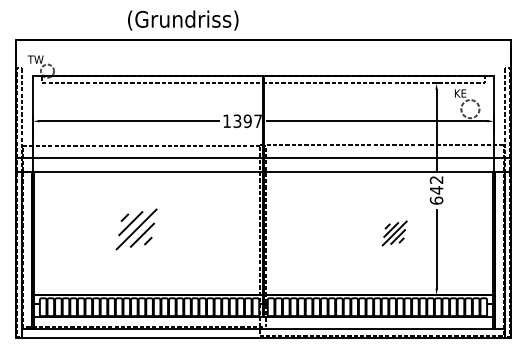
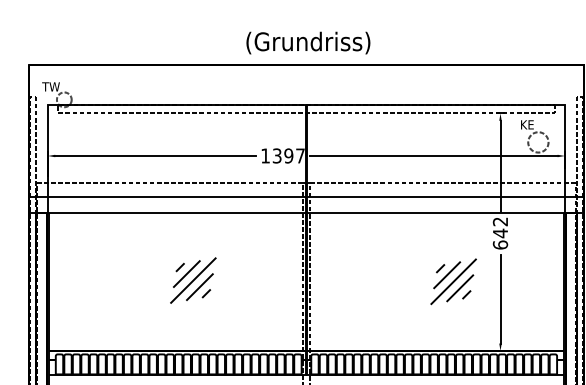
text: (183, 20) -> (308, 43), moved
part: (136, 229) -> (193, 280), moved
part: (394, 233) -> (453, 281), size x1.67

